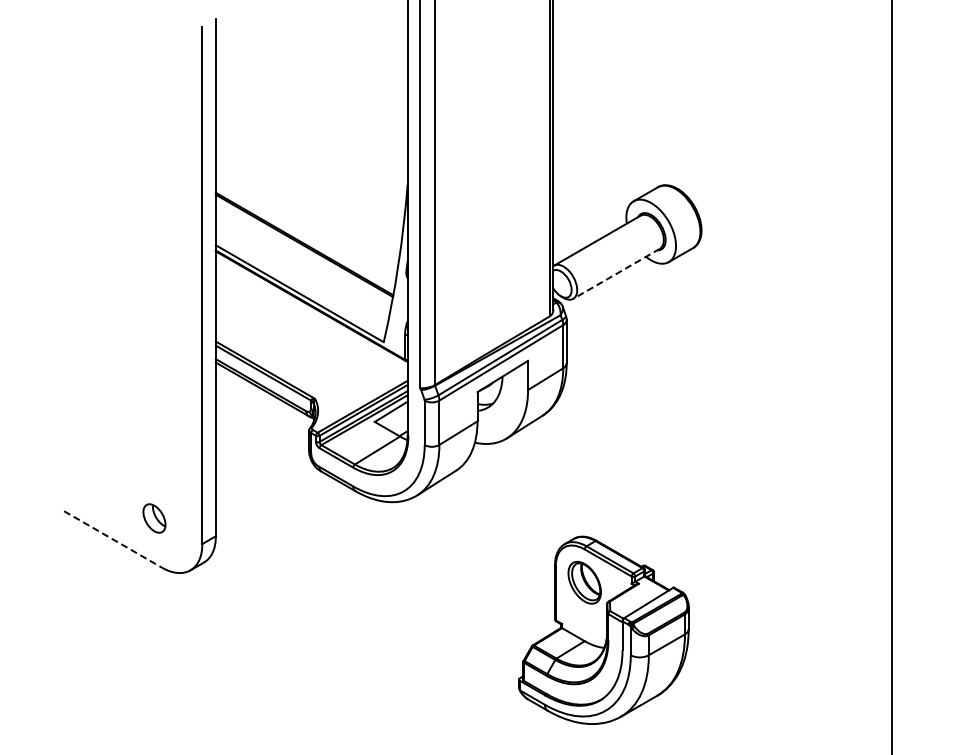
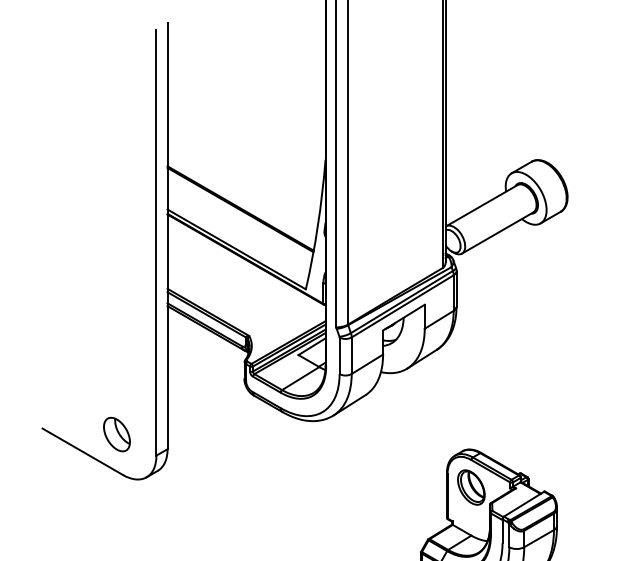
line: (616, 274) -> (497, 233), dashed -> solid
part: (154, 518) -> (117, 434), size x1.43
line: (113, 539) -> (83, 451), dashed -> solid

